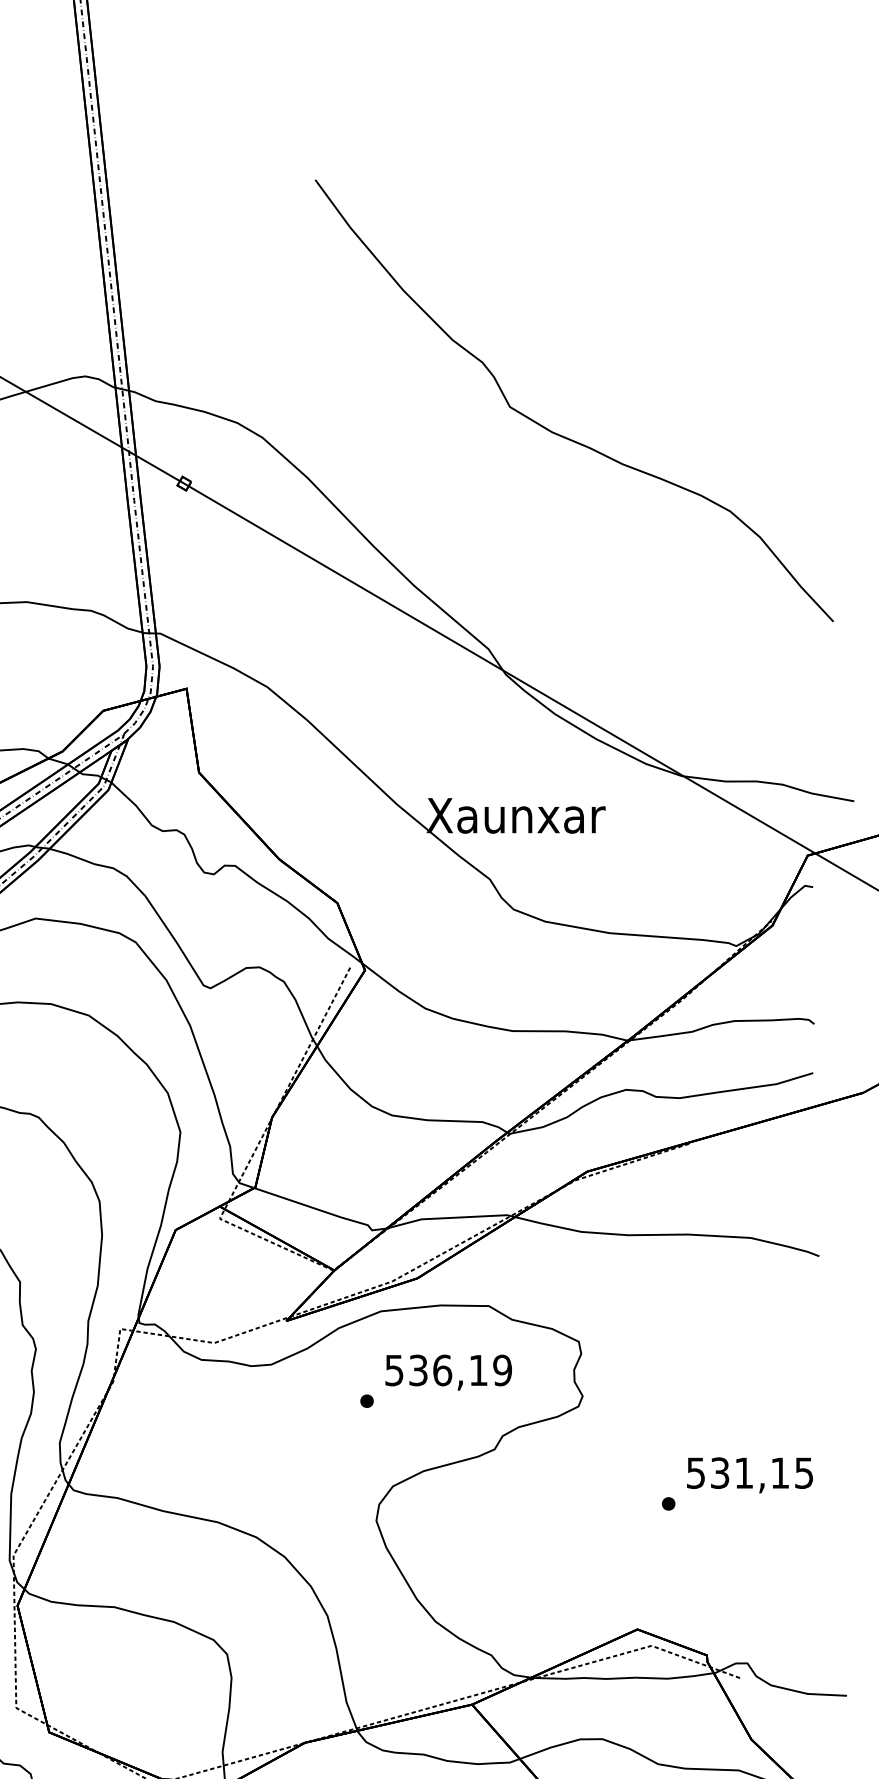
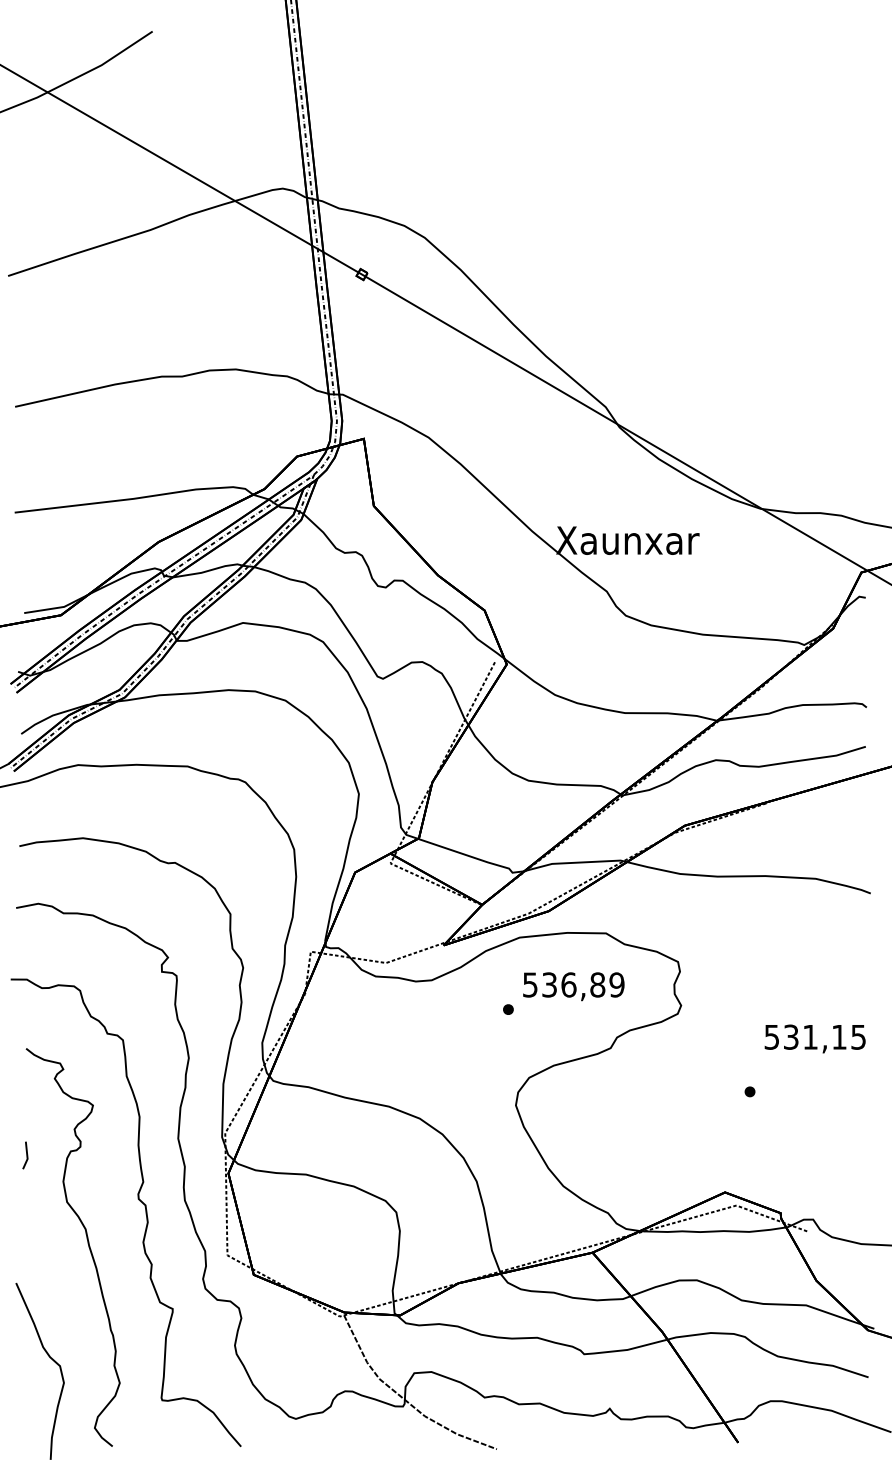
curve: (559, 433) -> (662, 234), removed
text: (478, 1369) -> (597, 984), 536,19 -> 536,89
text: (749, 1474) -> (814, 1038), moved

